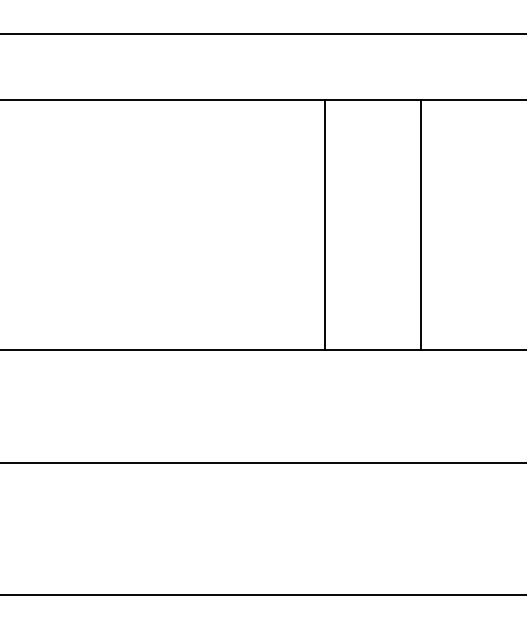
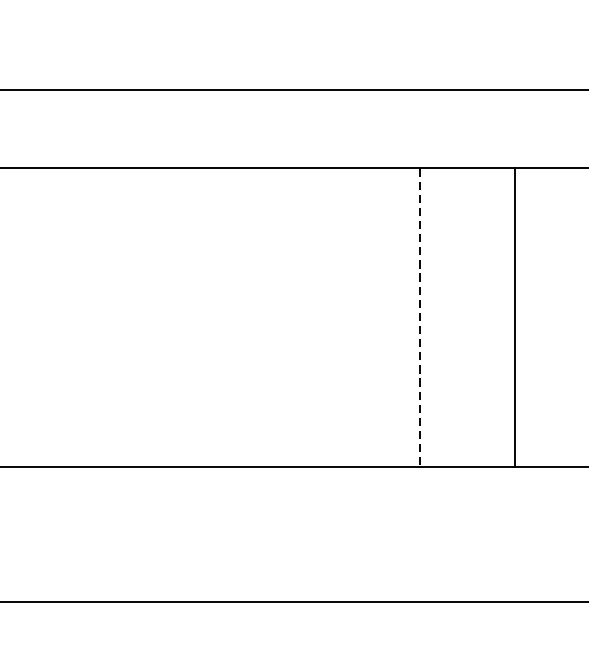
line: (324, 224) -> (420, 317), solid -> dashed
line: (420, 224) -> (514, 317), moved

